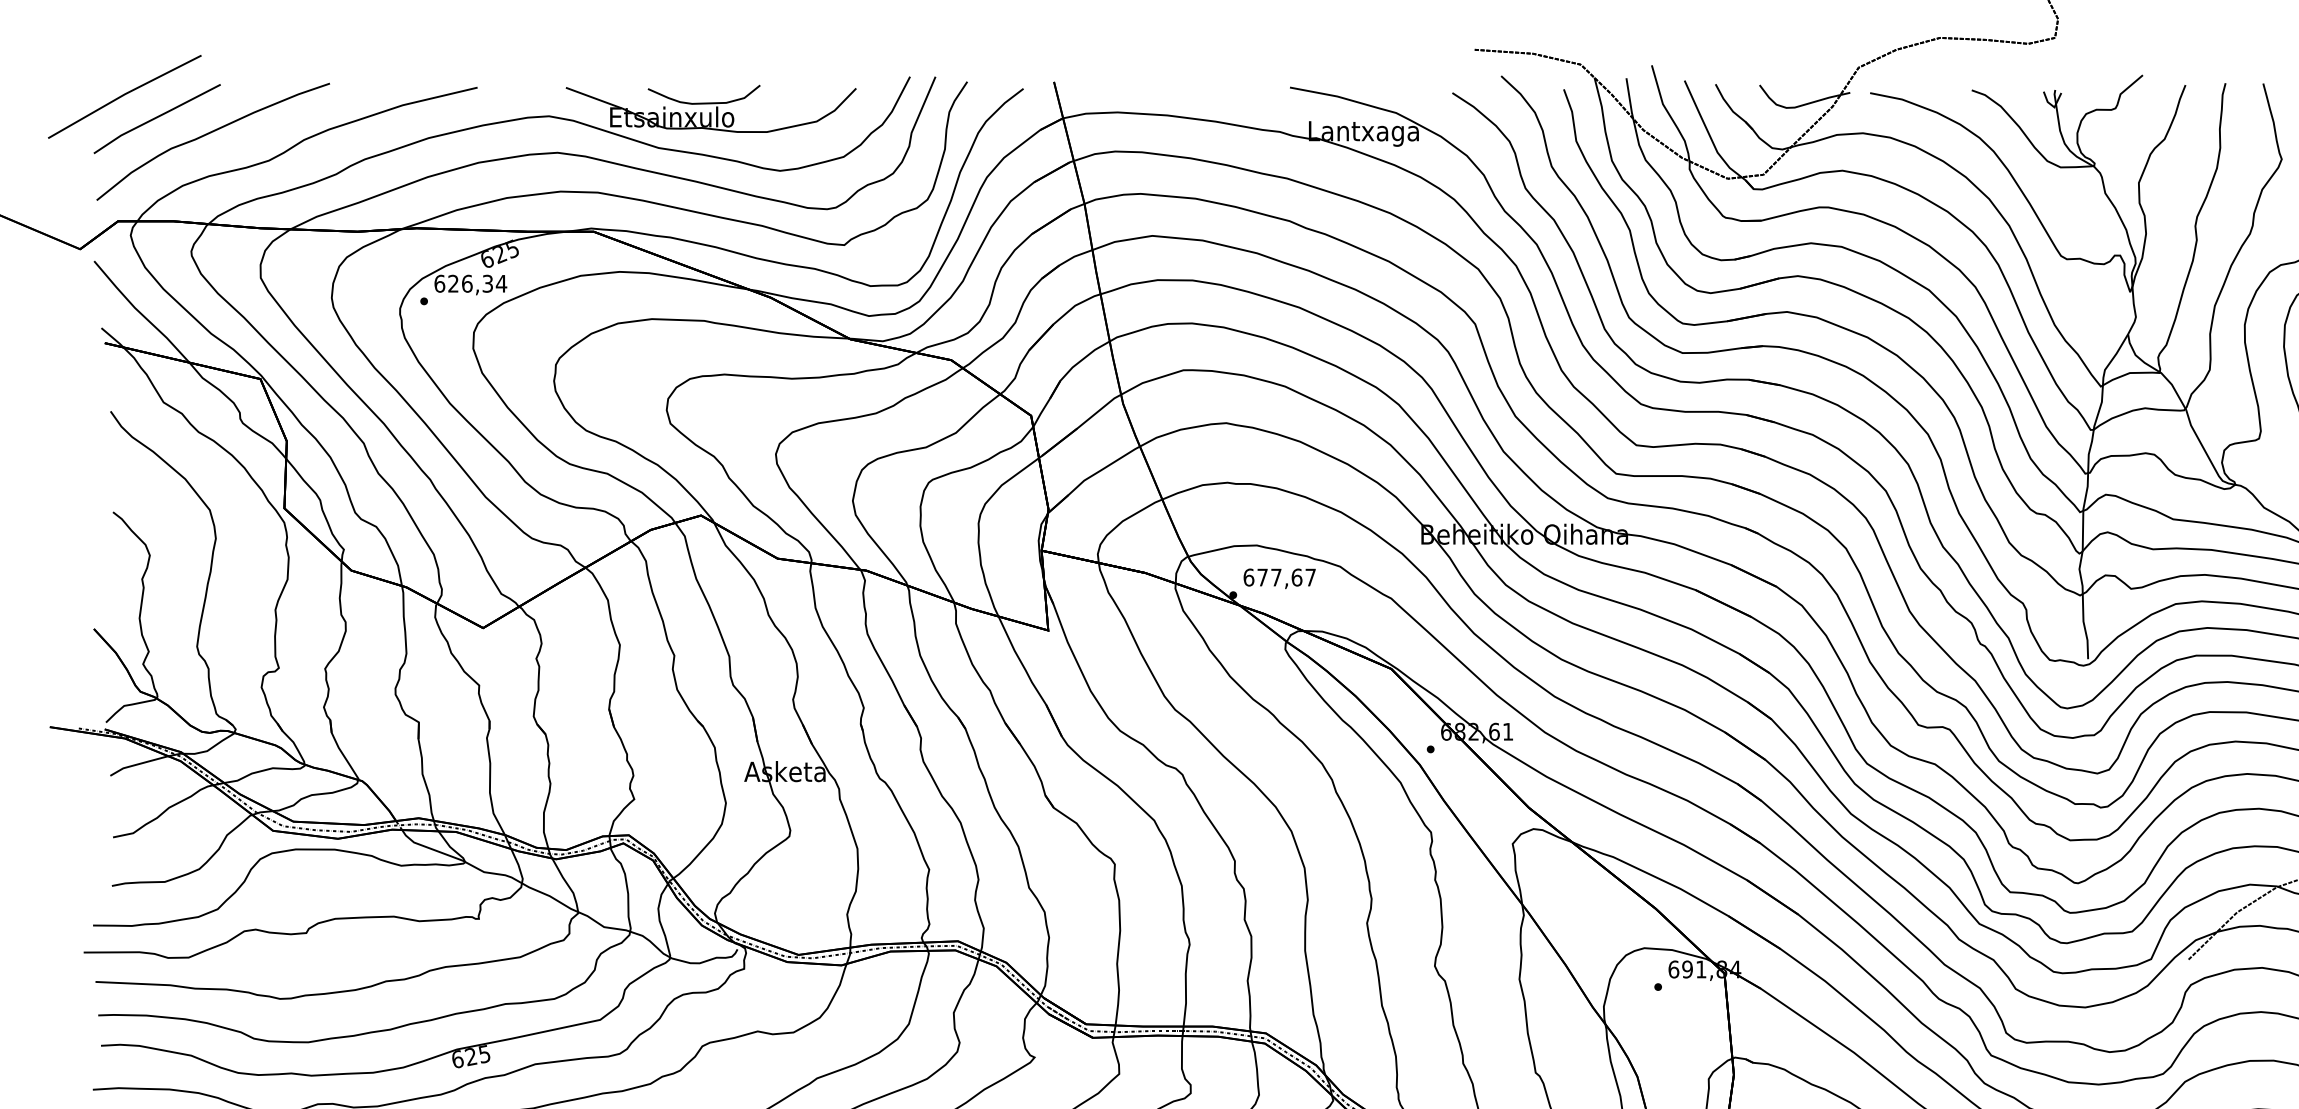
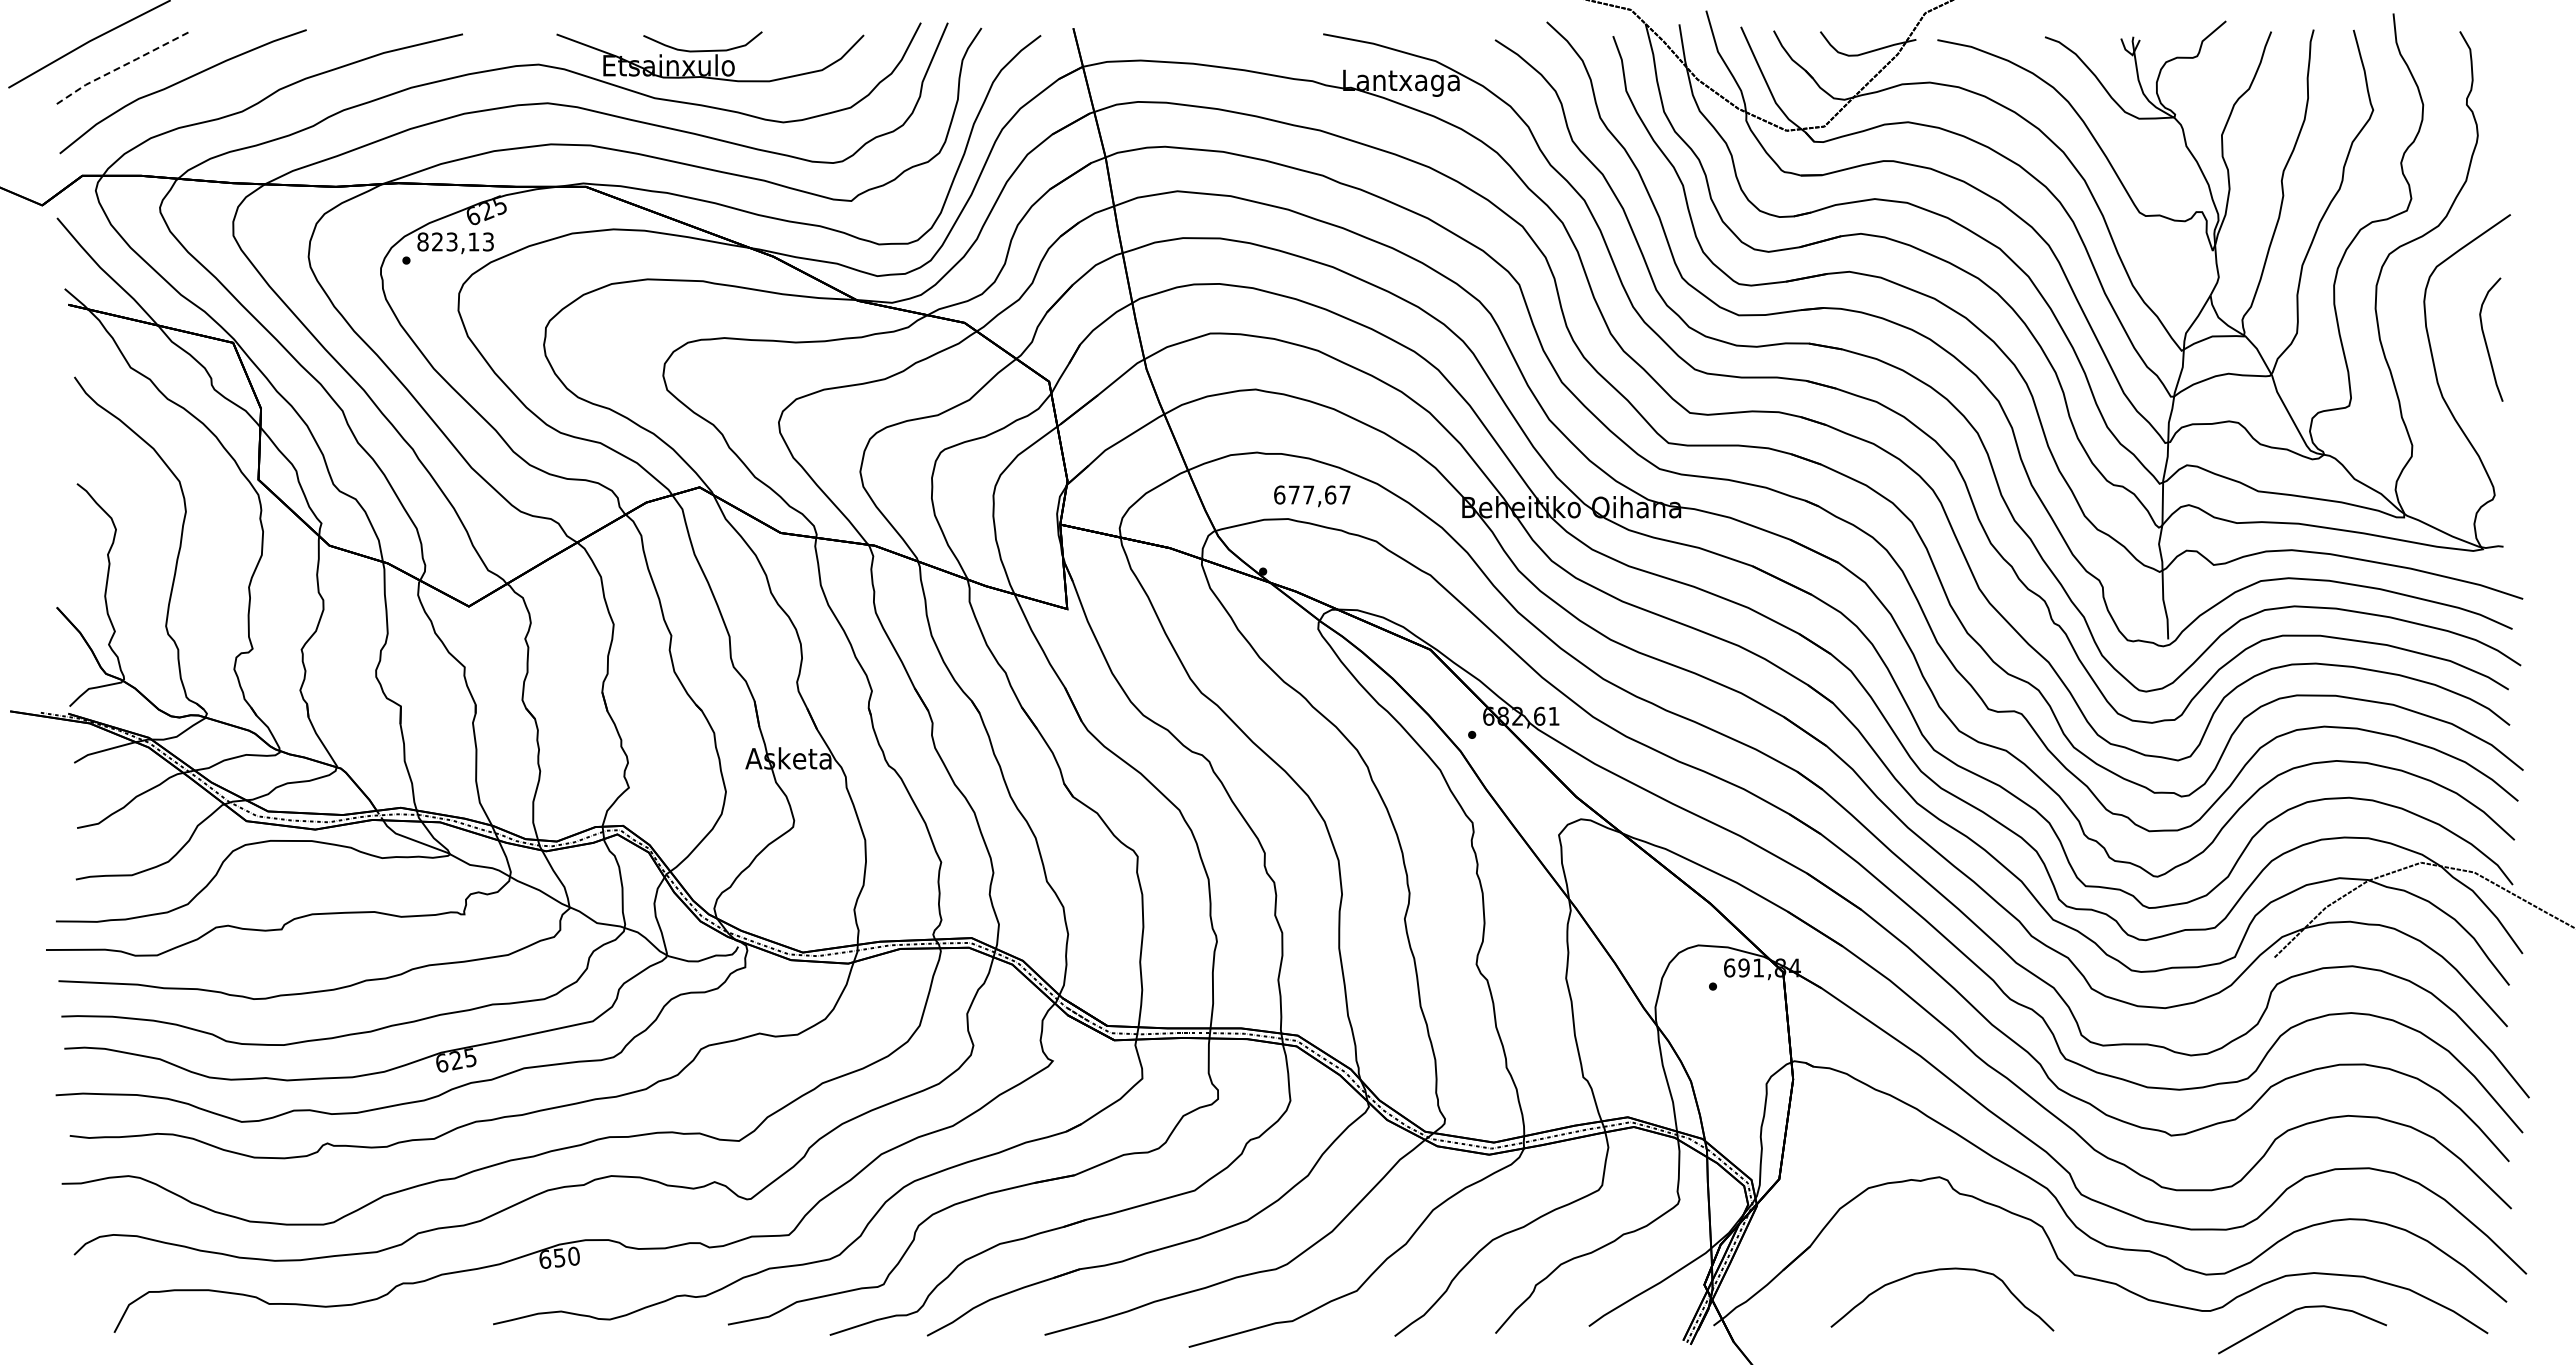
line: (155, 118) -> (122, 66), solid -> dashed
text: (470, 283) -> (455, 241), 626,34 -> 823,13
text: (1279, 578) -> (1312, 496), moved

